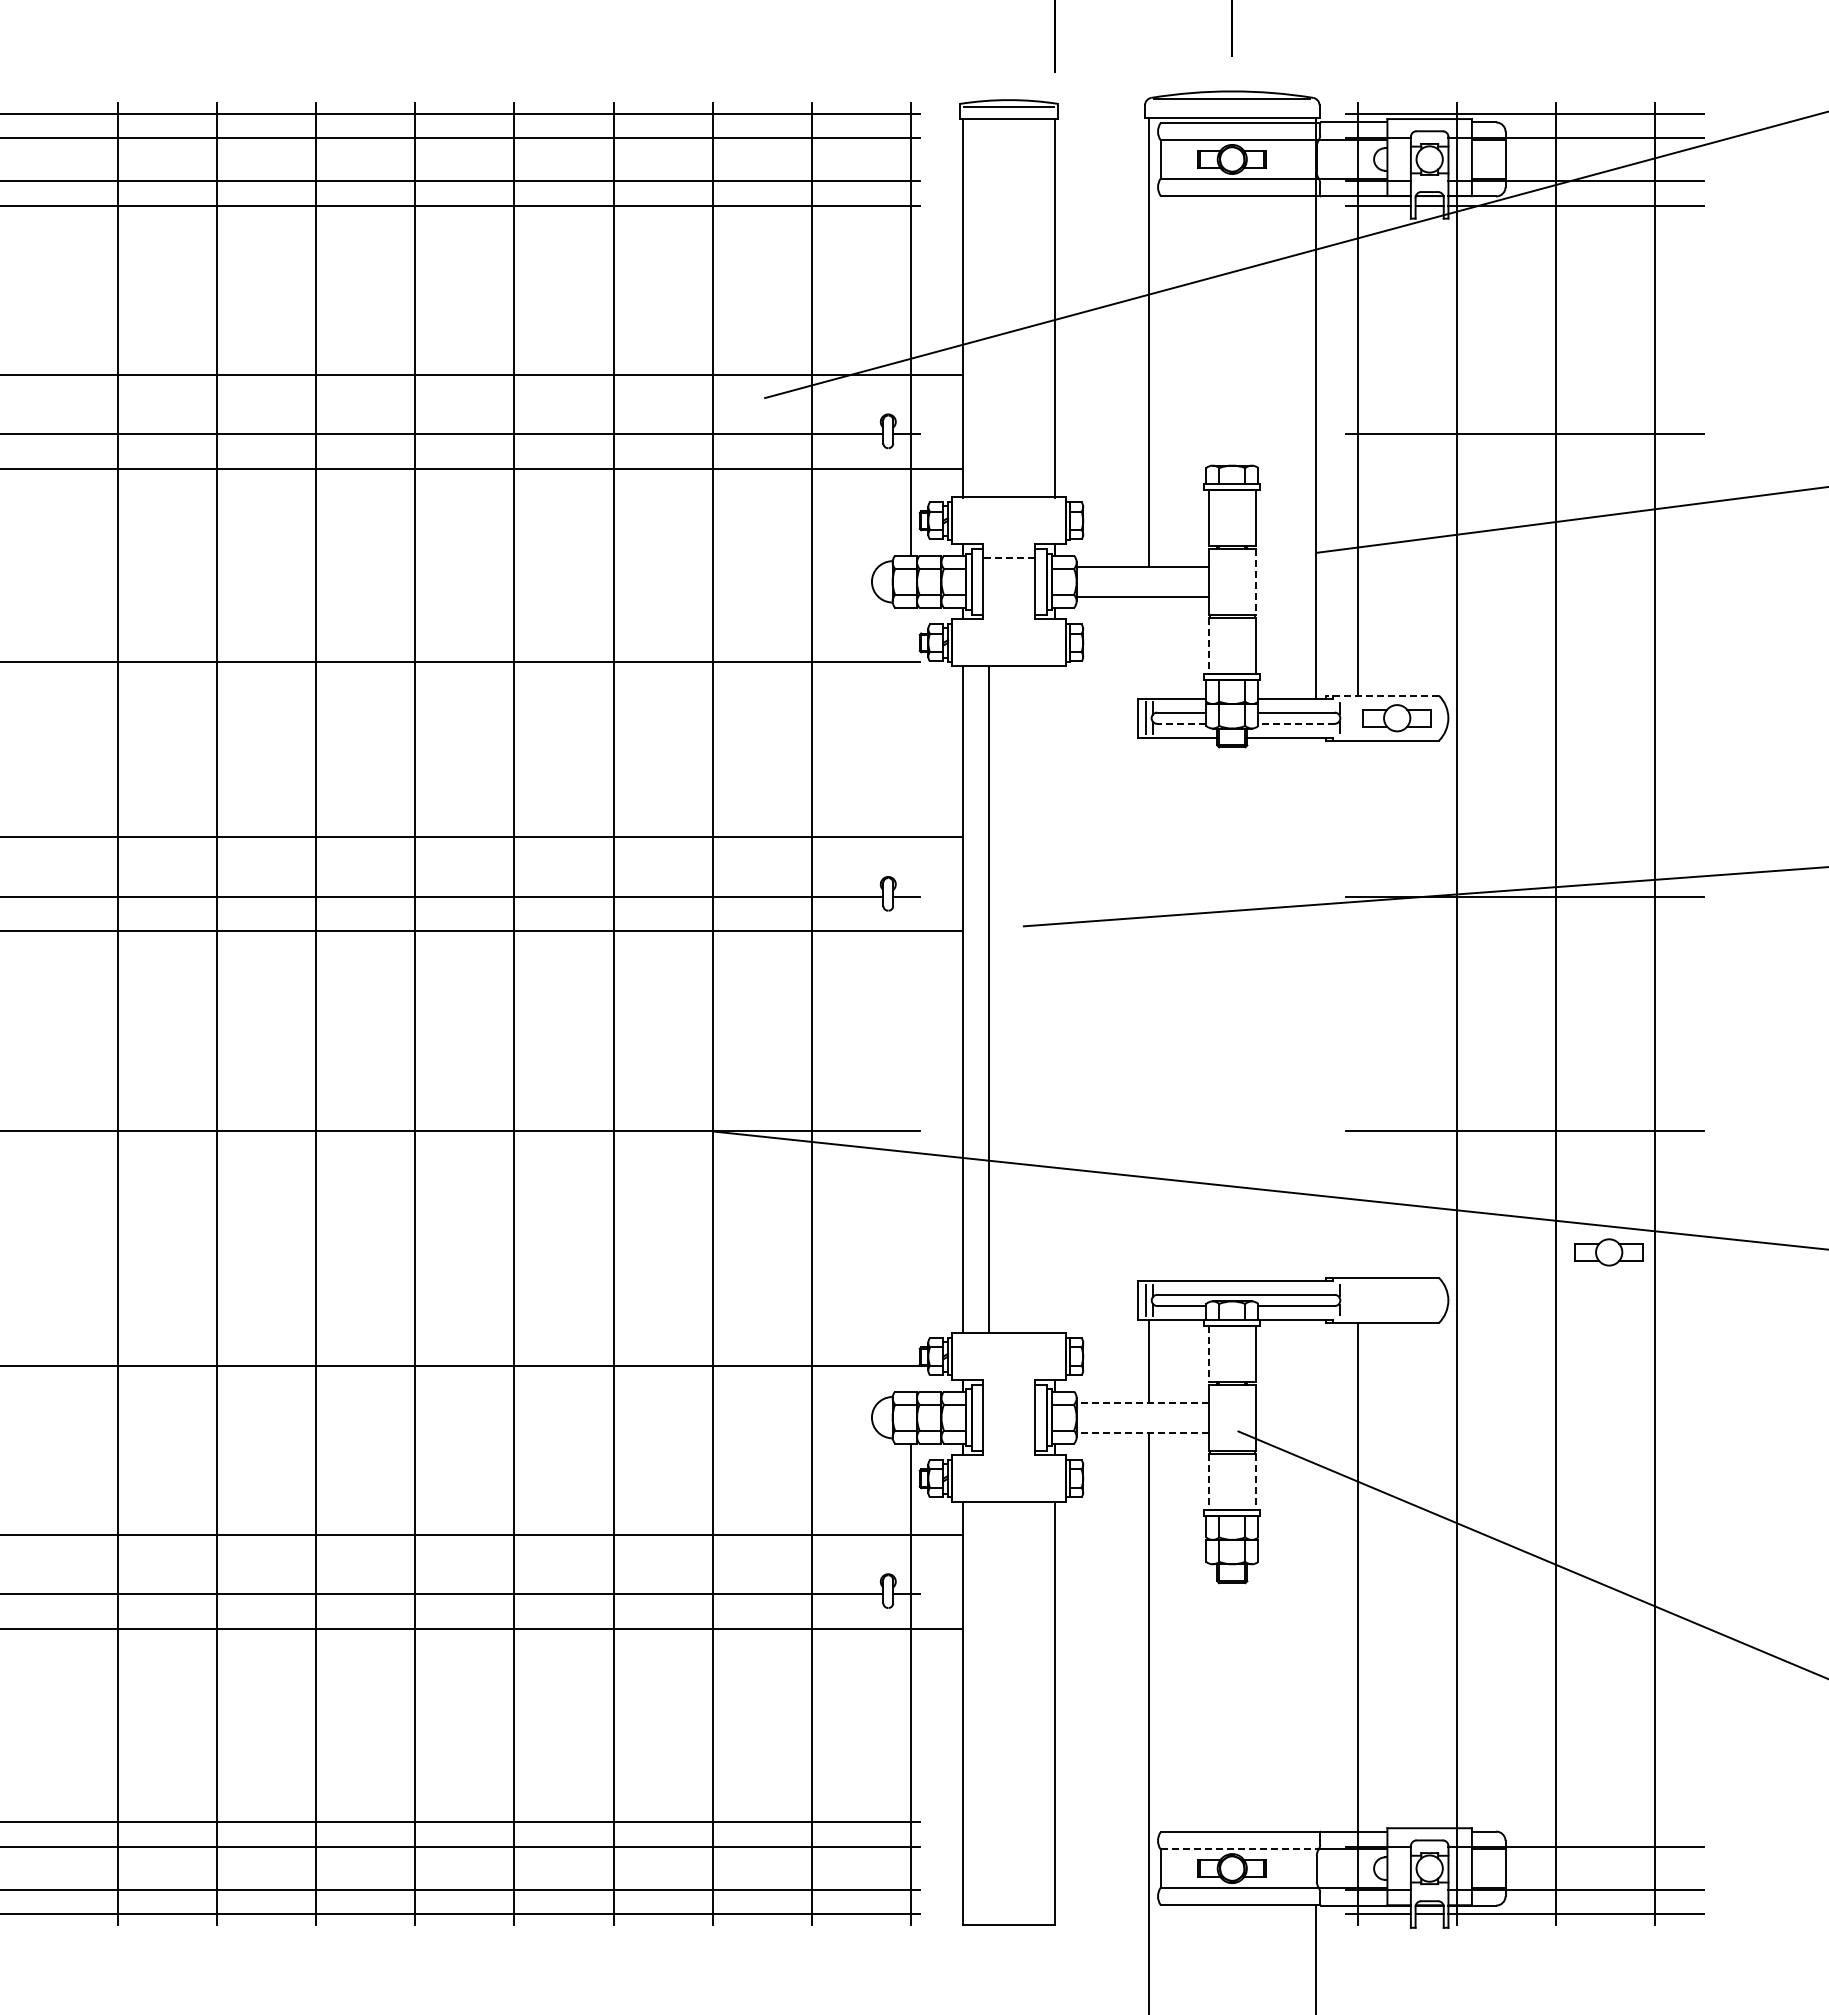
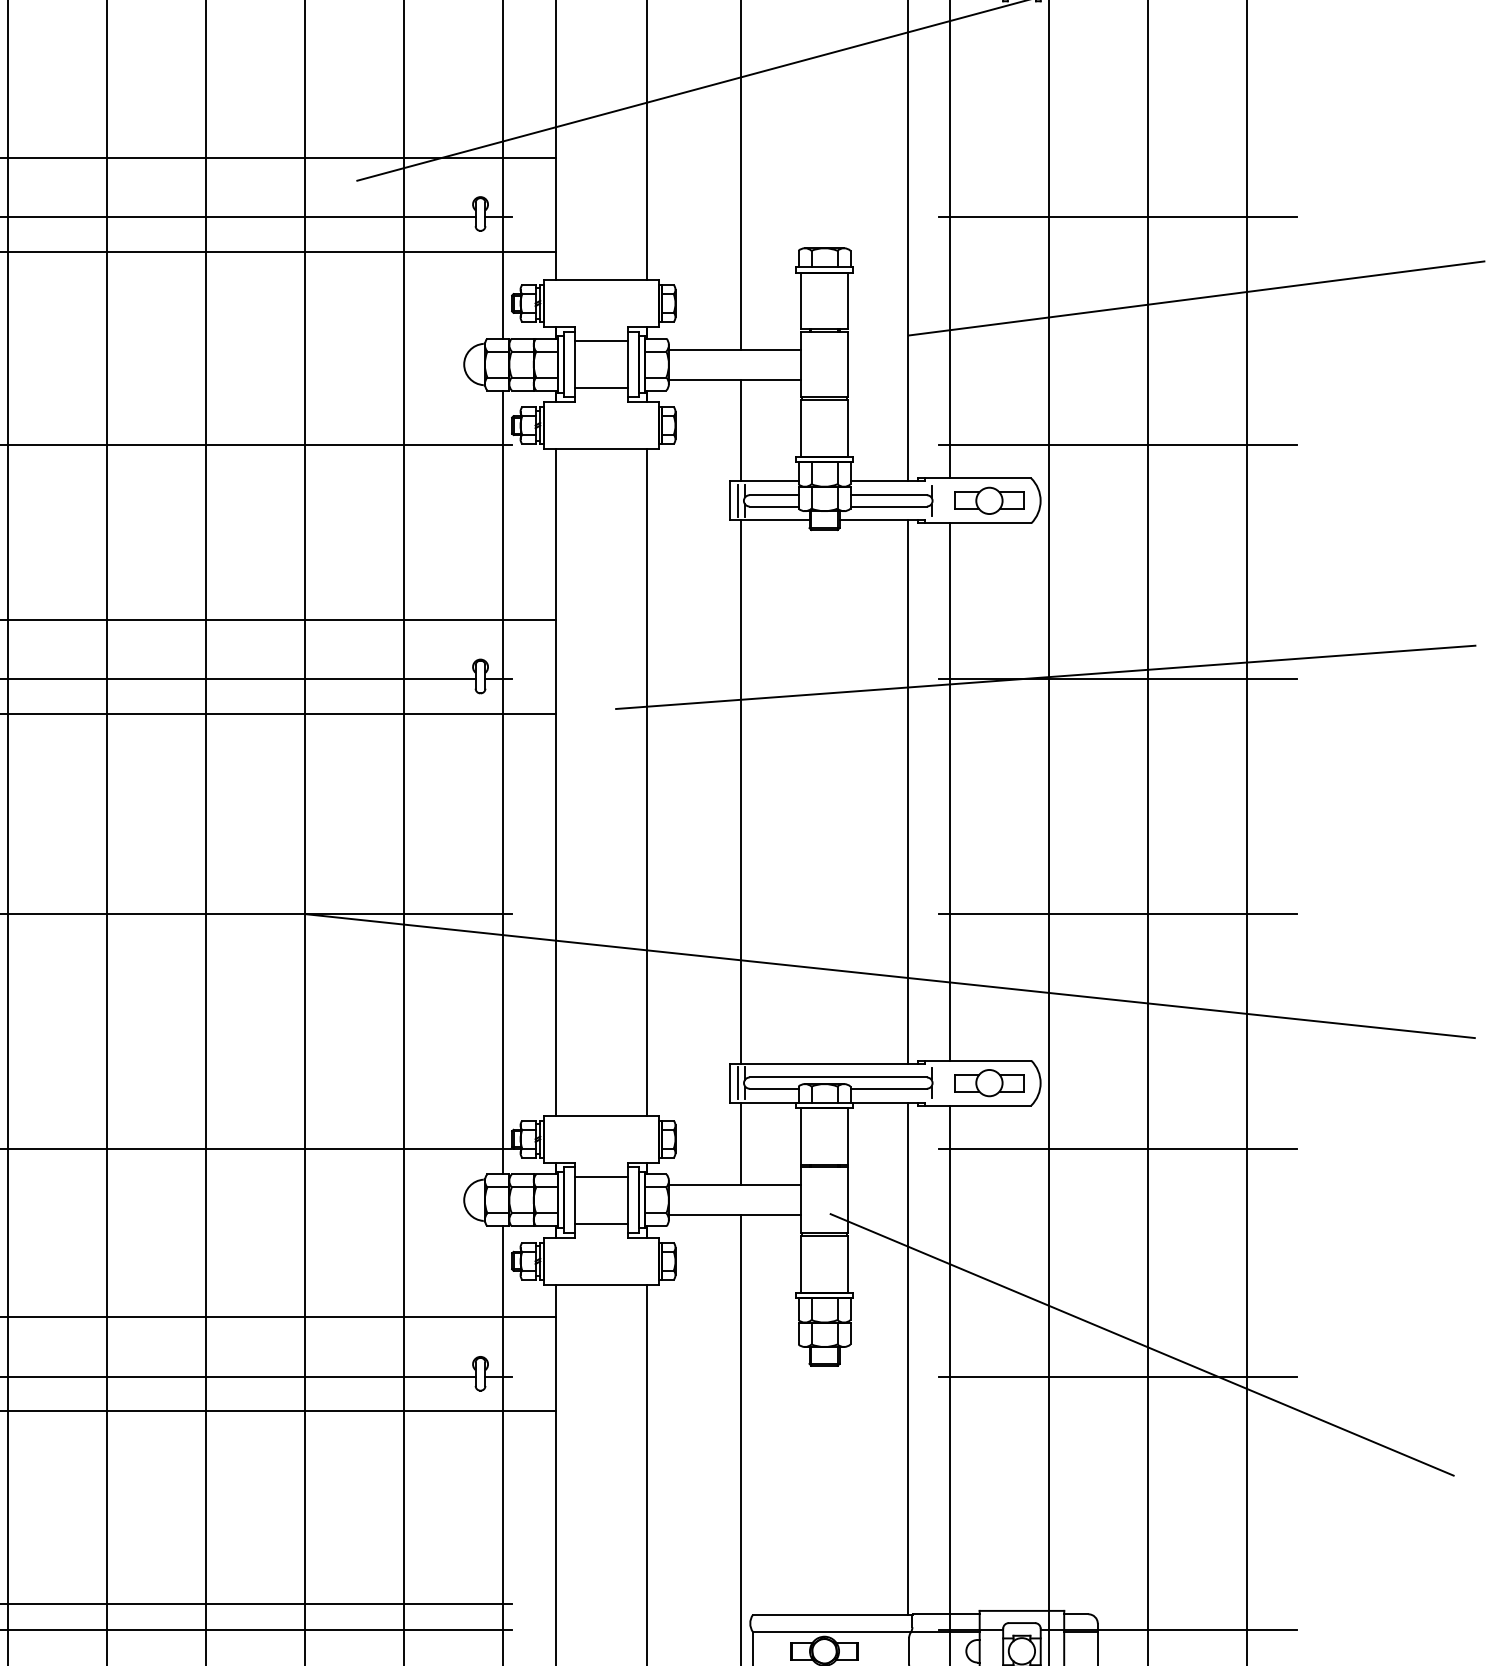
line: (1008, 558) -> (600, 341), dashed -> solid
line: (1255, 581) -> (847, 364), dashed -> solid
line: (1008, 605) -> (600, 388), added
line: (1208, 646) -> (800, 429), dashed -> solid
line: (1148, 647) -> (740, 430), added
line: (1525, 661) -> (1117, 444), added
line: (1382, 695) -> (974, 478), dashed -> solid
line: (1181, 723) -> (773, 506), dashed -> solid
line: (1296, 723) -> (888, 506), dashed -> solid
line: (910, 999) -> (502, 782), added
line: (988, 999) -> (646, 782), moved
line: (1148, 1008) -> (740, 791), added
line: (1315, 1008) -> (907, 791), added
line: (1357, 1008) -> (949, 791), added
part: (1608, 1252) -> (988, 1083), moved
line: (1208, 1354) -> (800, 1137), dashed -> solid
line: (1525, 1366) -> (1117, 1149), added
line: (1008, 1394) -> (600, 1177), added
line: (1142, 1402) -> (734, 1185), dashed -> solid
line: (1142, 1432) -> (734, 1215), dashed -> solid
line: (1008, 1441) -> (600, 1224), added
line: (1208, 1482) -> (800, 1265), dashed -> solid
line: (1255, 1482) -> (847, 1265), dashed -> solid
line: (1315, 1576) -> (907, 1359), added
line: (1525, 1593) -> (1117, 1376), added
line: (1240, 1849) -> (832, 1632), dashed -> solid

